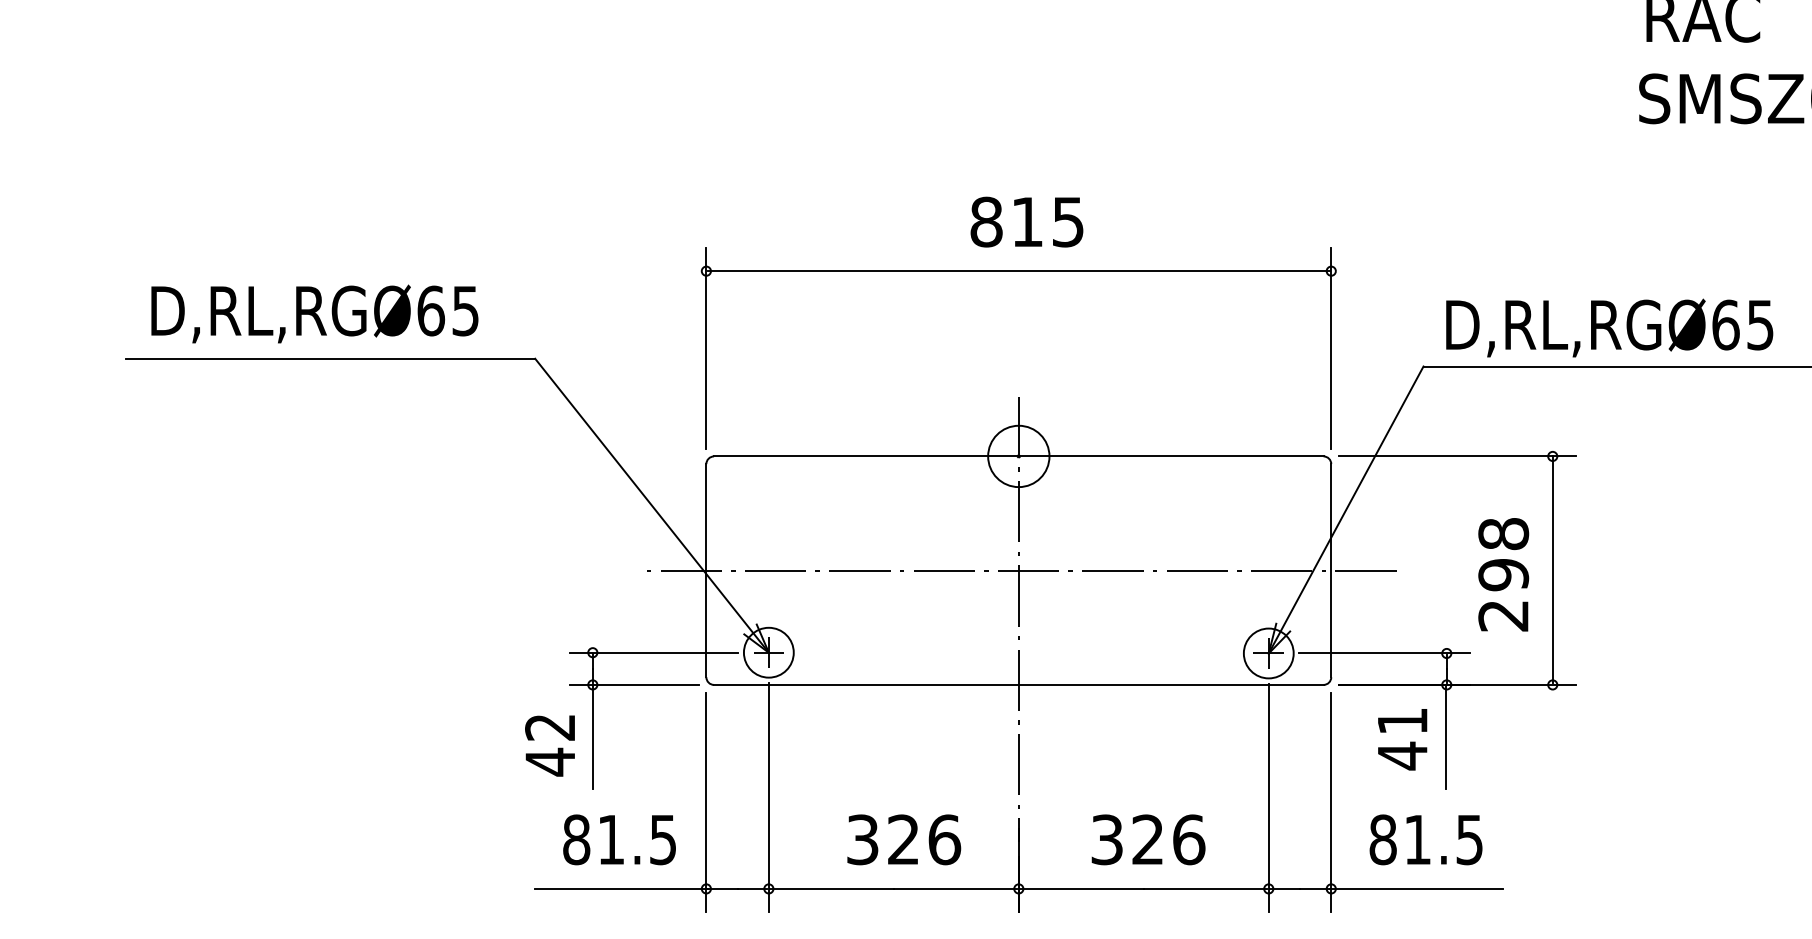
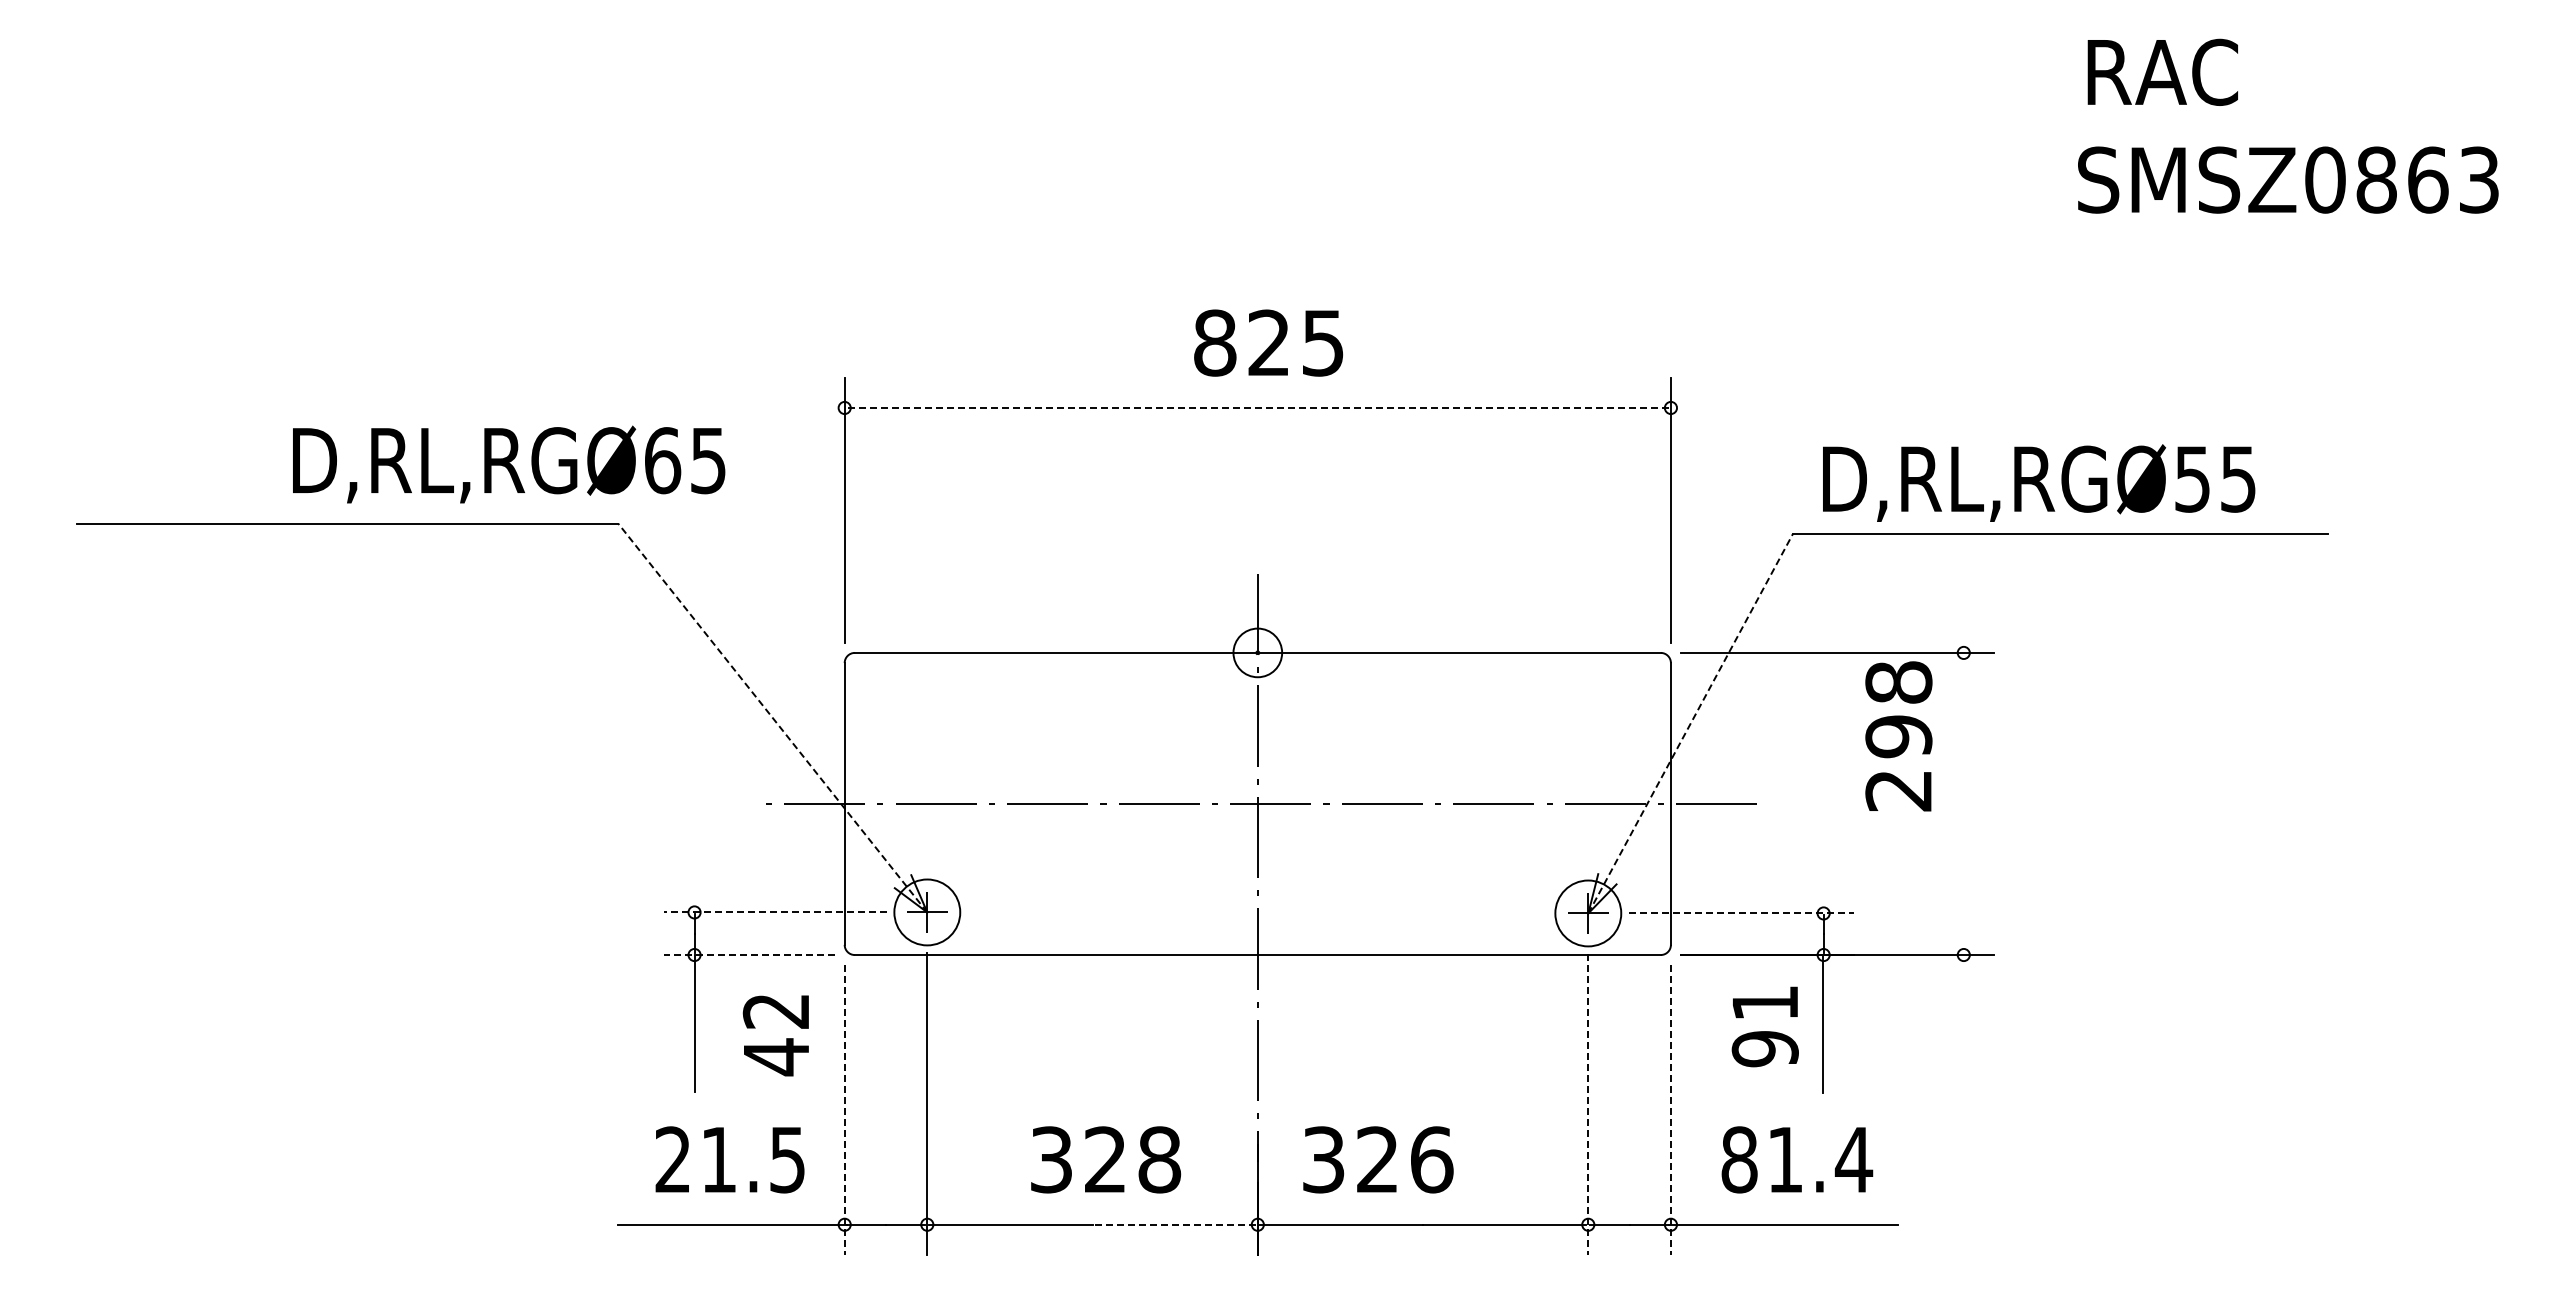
text: (1026, 221) -> (1268, 342), 815 -> 825
line: (1018, 270) -> (1257, 407), solid -> dashed
text: (315, 313) -> (509, 464), moved
text: (1726, 324) -> (2193, 478), D,RL,RGØ65 -> D,RL,RGØ55
circle: (1018, 456) -> (1257, 652), size x0.6
line: (651, 505) -> (772, 717), solid -> dashed
line: (1346, 509) -> (1690, 723), solid -> dashed
line: (1552, 569) -> (1963, 802), removed
text: (1503, 574) -> (1898, 736), moved
line: (653, 652) -> (774, 912), solid -> dashed
line: (1384, 653) -> (1741, 913), solid -> dashed
line: (633, 685) -> (748, 955), solid -> dashed
text: (549, 745) -> (775, 1035), moved
text: (1402, 756) -> (1764, 1049), 41 -> 91
line: (1268, 797) -> (1588, 1104), solid -> dashed
line: (706, 802) -> (844, 1110), solid -> dashed
line: (1330, 802) -> (1670, 1110), solid -> dashed
text: (576, 839) -> (673, 1159), 81.5 -> 21.5
text: (944, 839) -> (1159, 1159), 326 -> 328
text: (1148, 839) -> (1378, 1159), moved
text: (1469, 840) -> (1853, 1160), 81.5 -> 81.4
line: (955, 888) -> (1174, 1224), solid -> dashed

